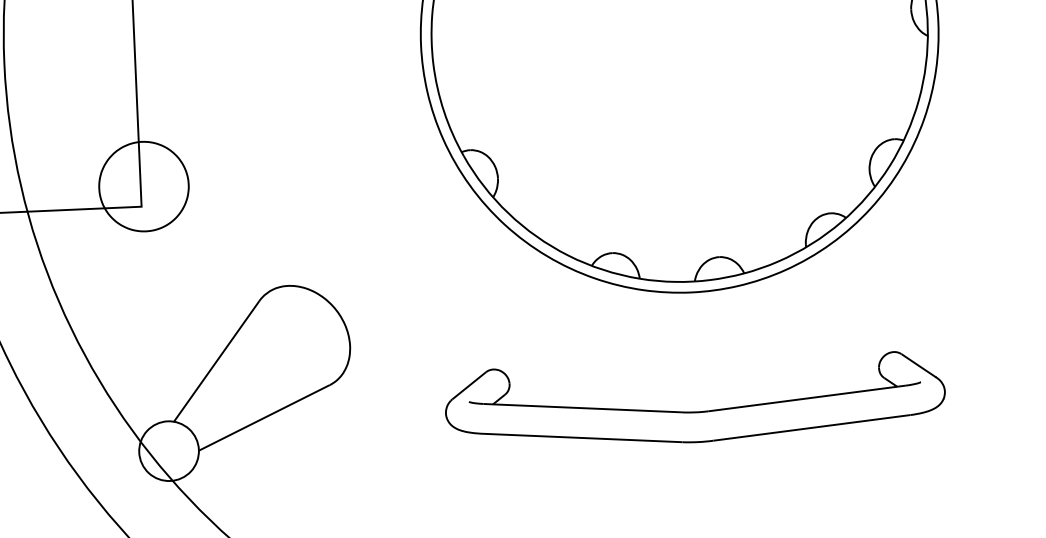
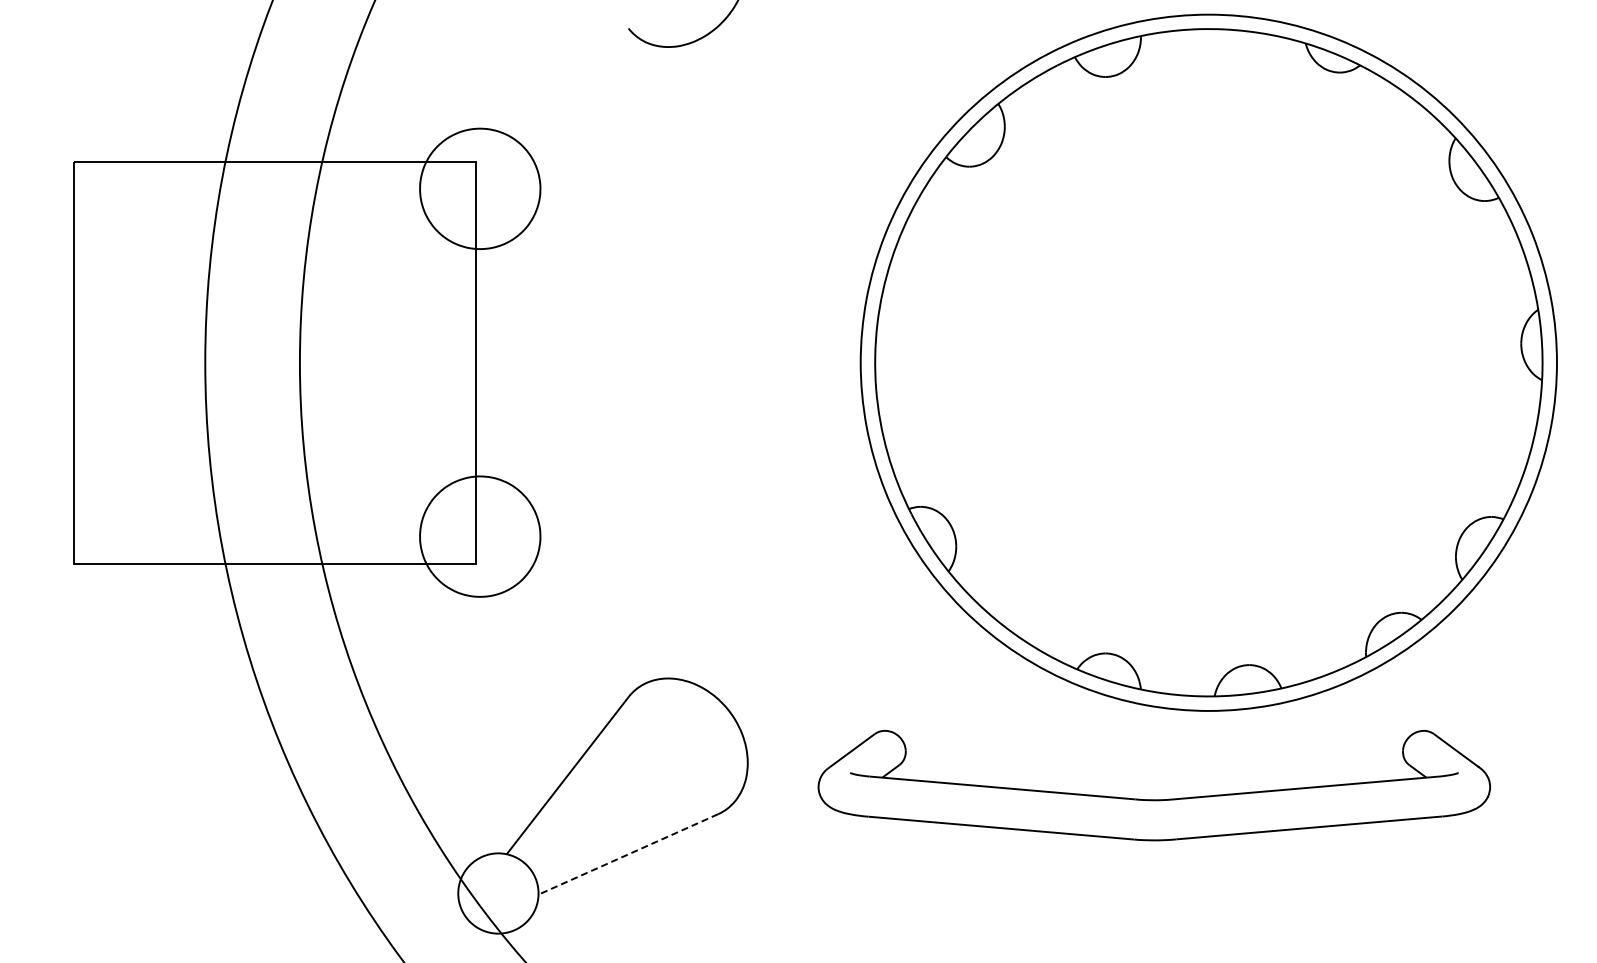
part: (695, 411) -> (1153, 799), moved
line: (263, 417) -> (627, 854), solid -> dashed

